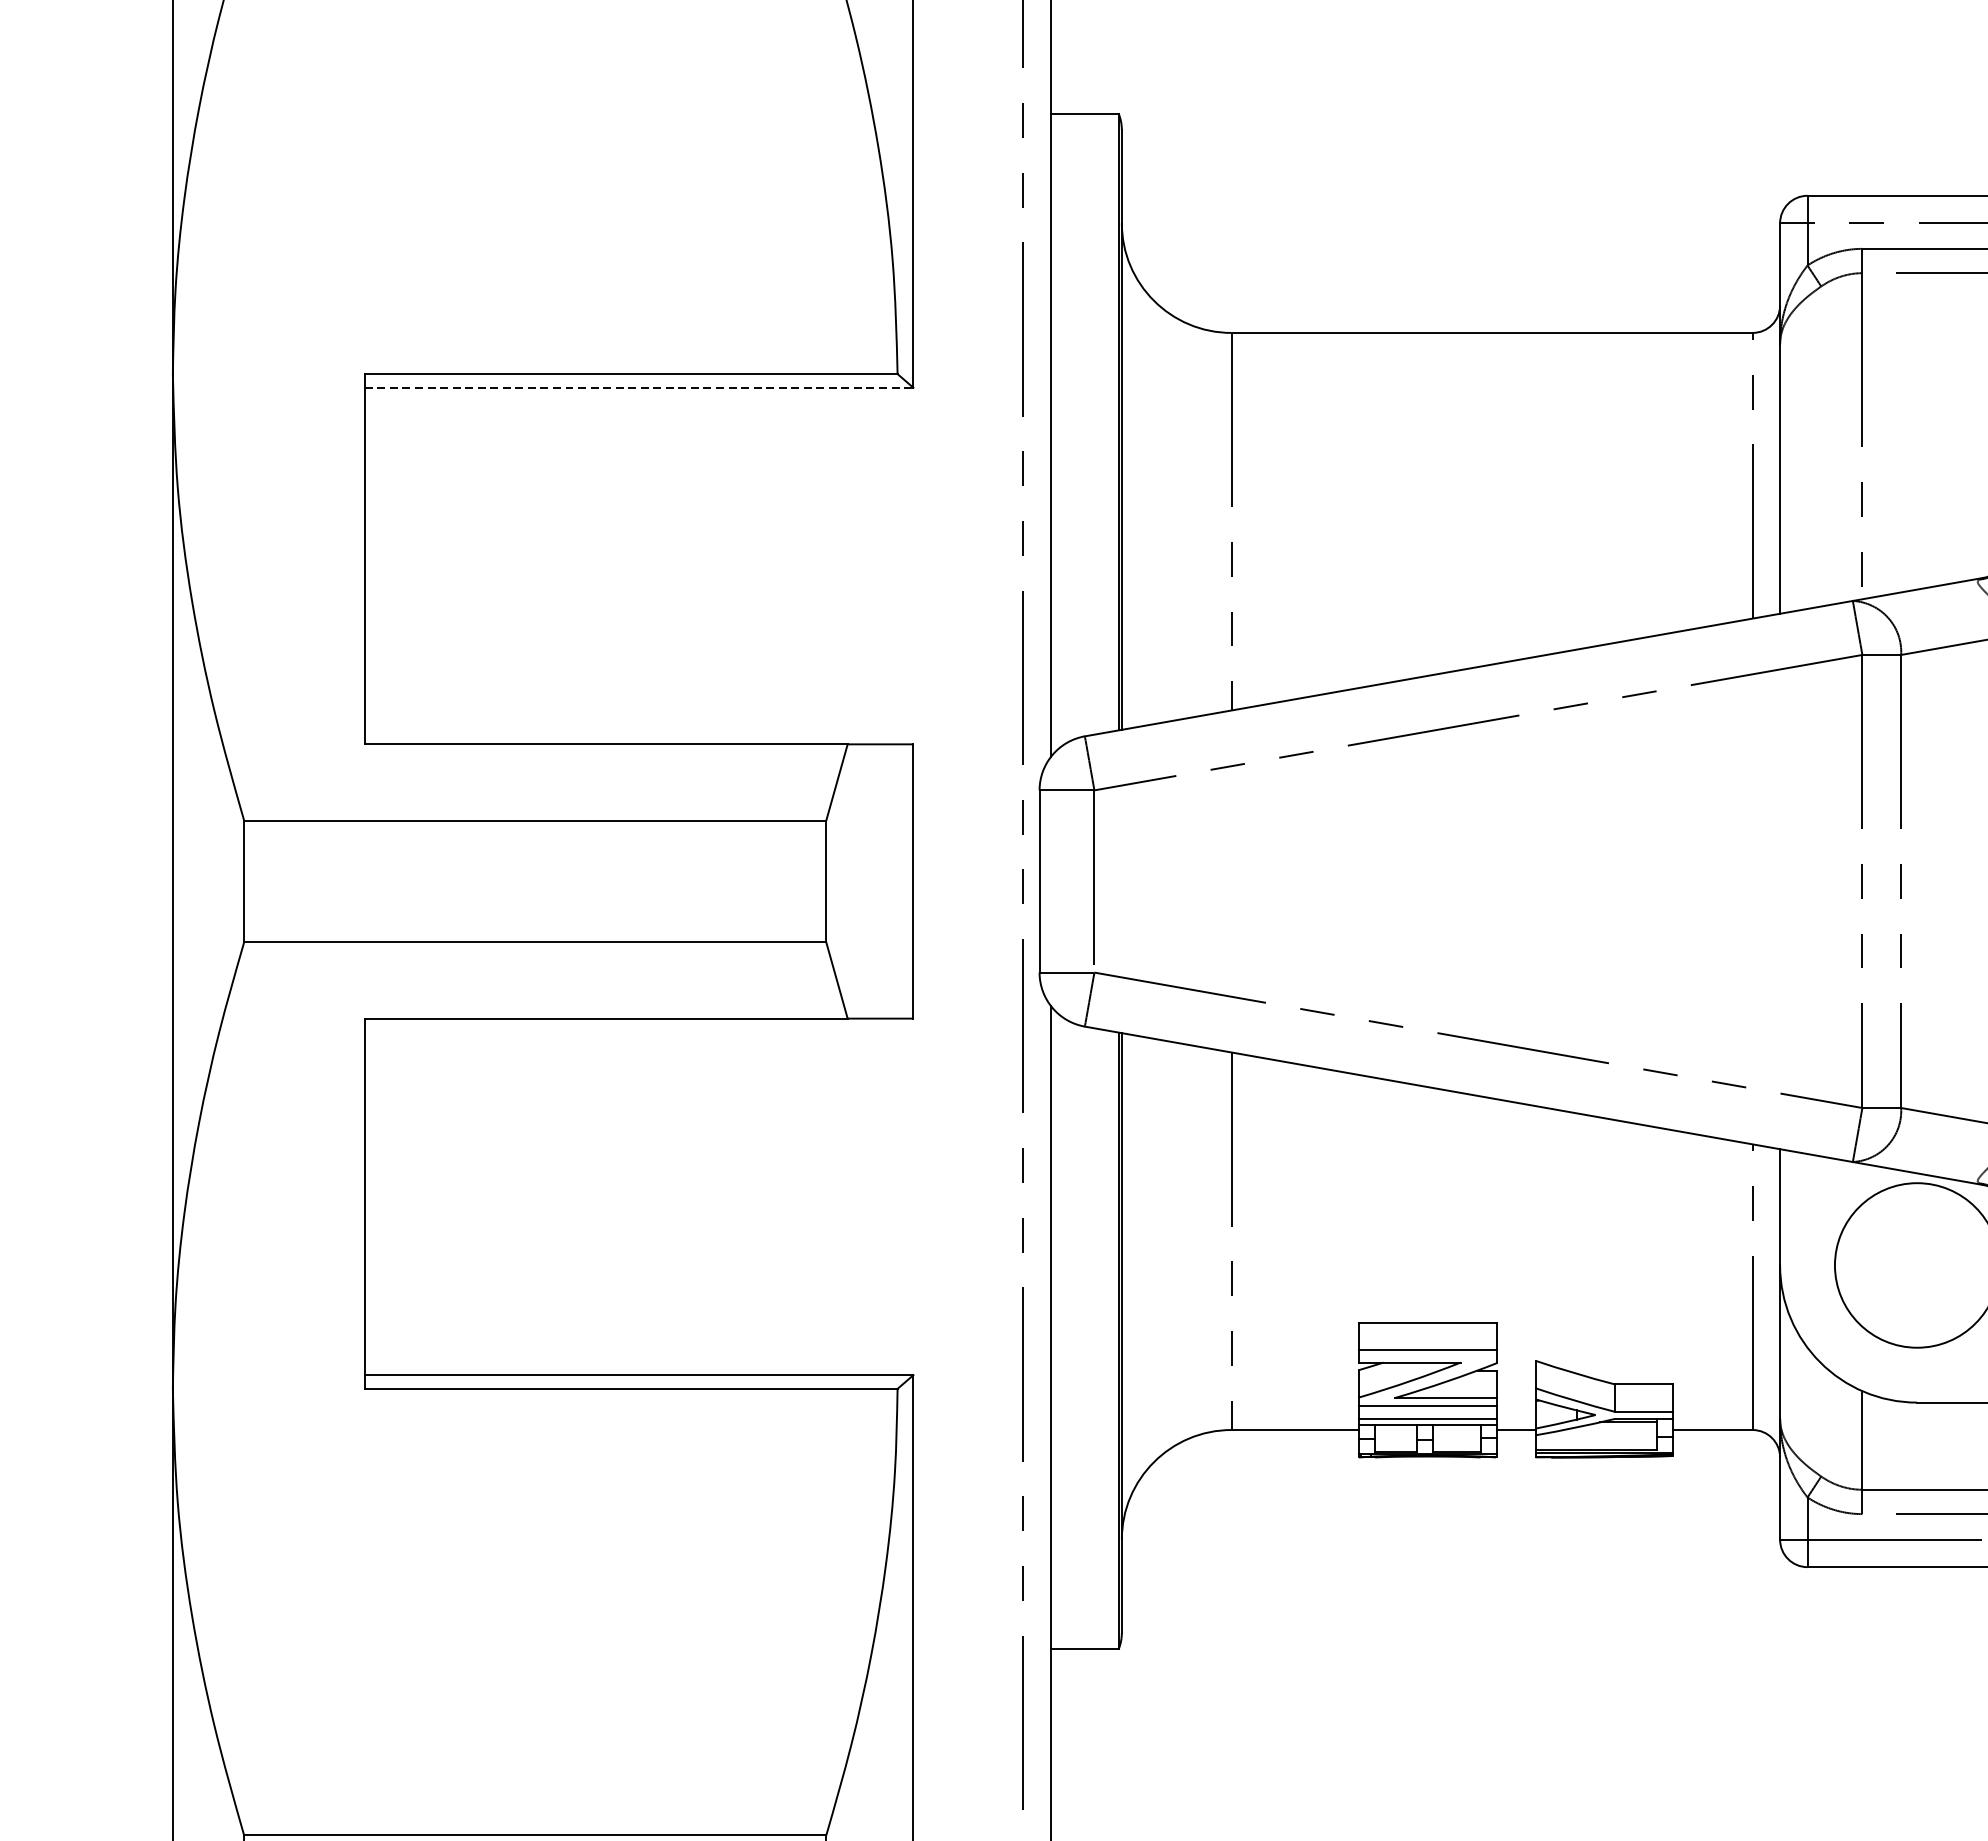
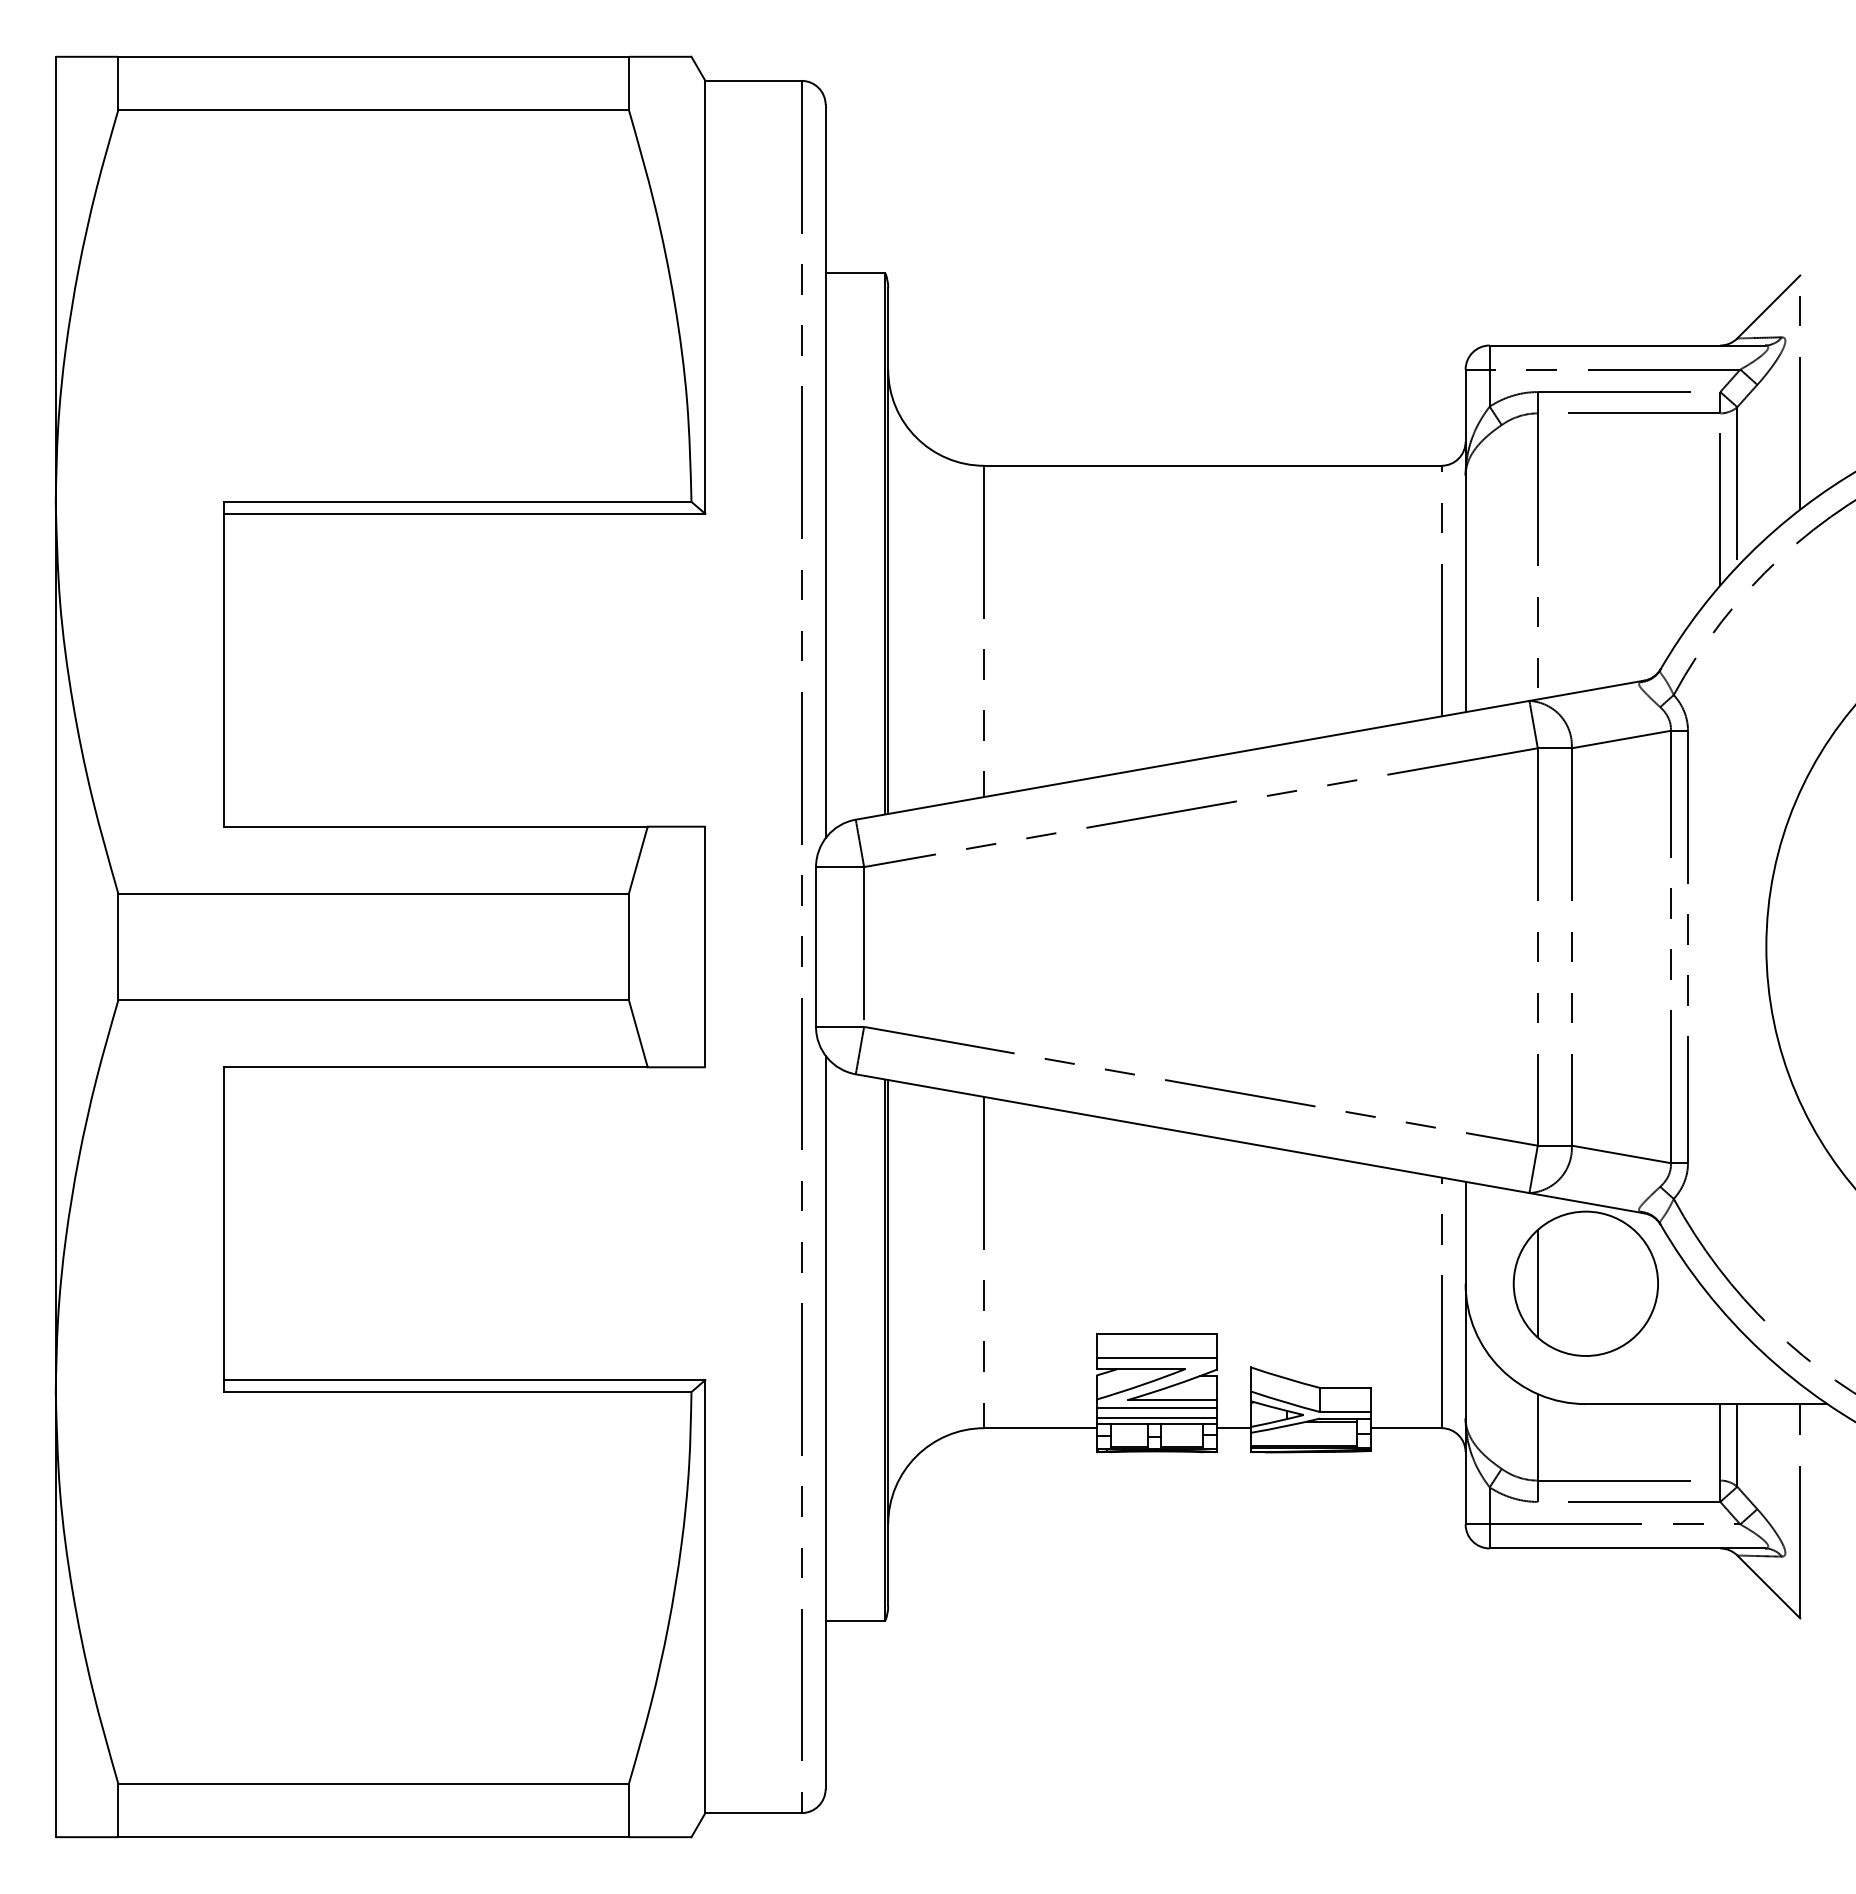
line: (638, 387) -> (464, 513), dashed -> solid
line: (1862, 1265) -> (1537, 1283), added

